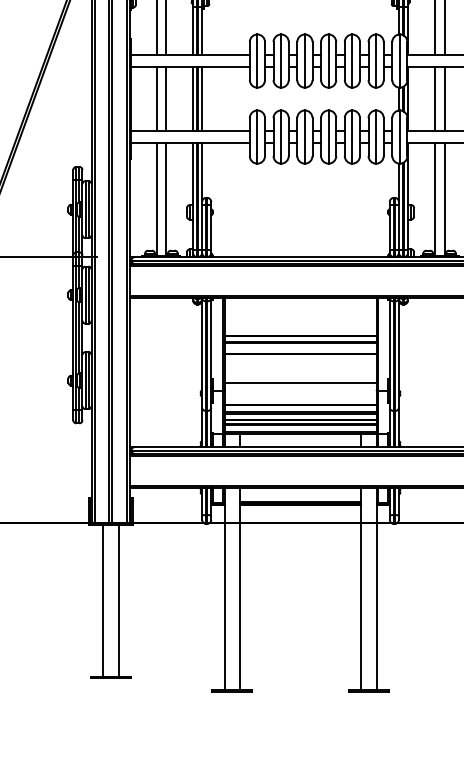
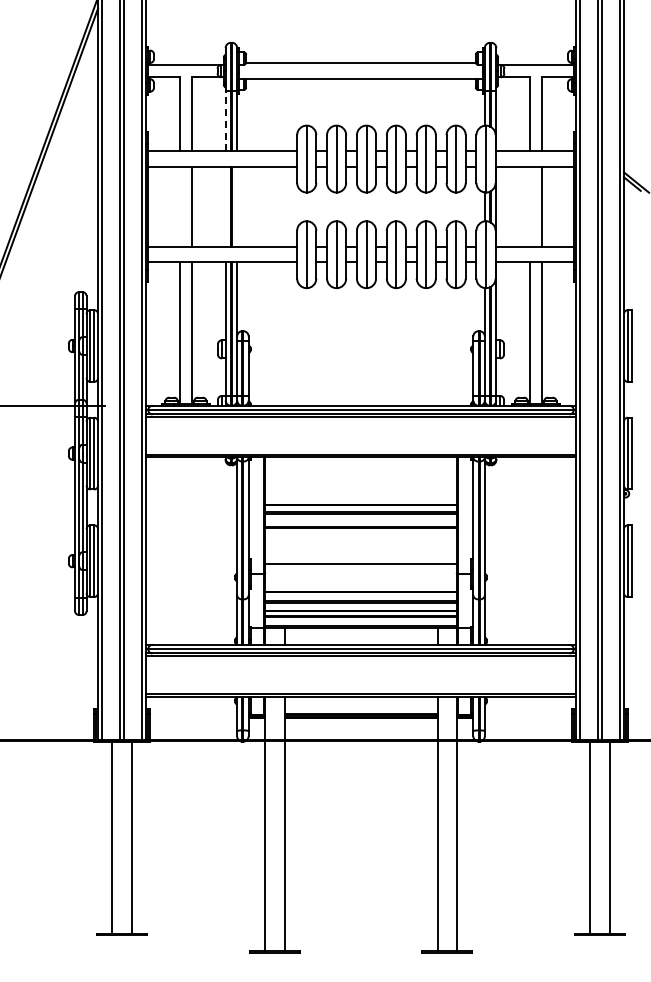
line: (192, 30) -> (225, 120), solid -> dashed
line: (156, 98) -> (179, 206), removed
line: (192, 98) -> (225, 206), removed
line: (202, 98) -> (237, 206), removed
line: (434, 98) -> (529, 206), removed

